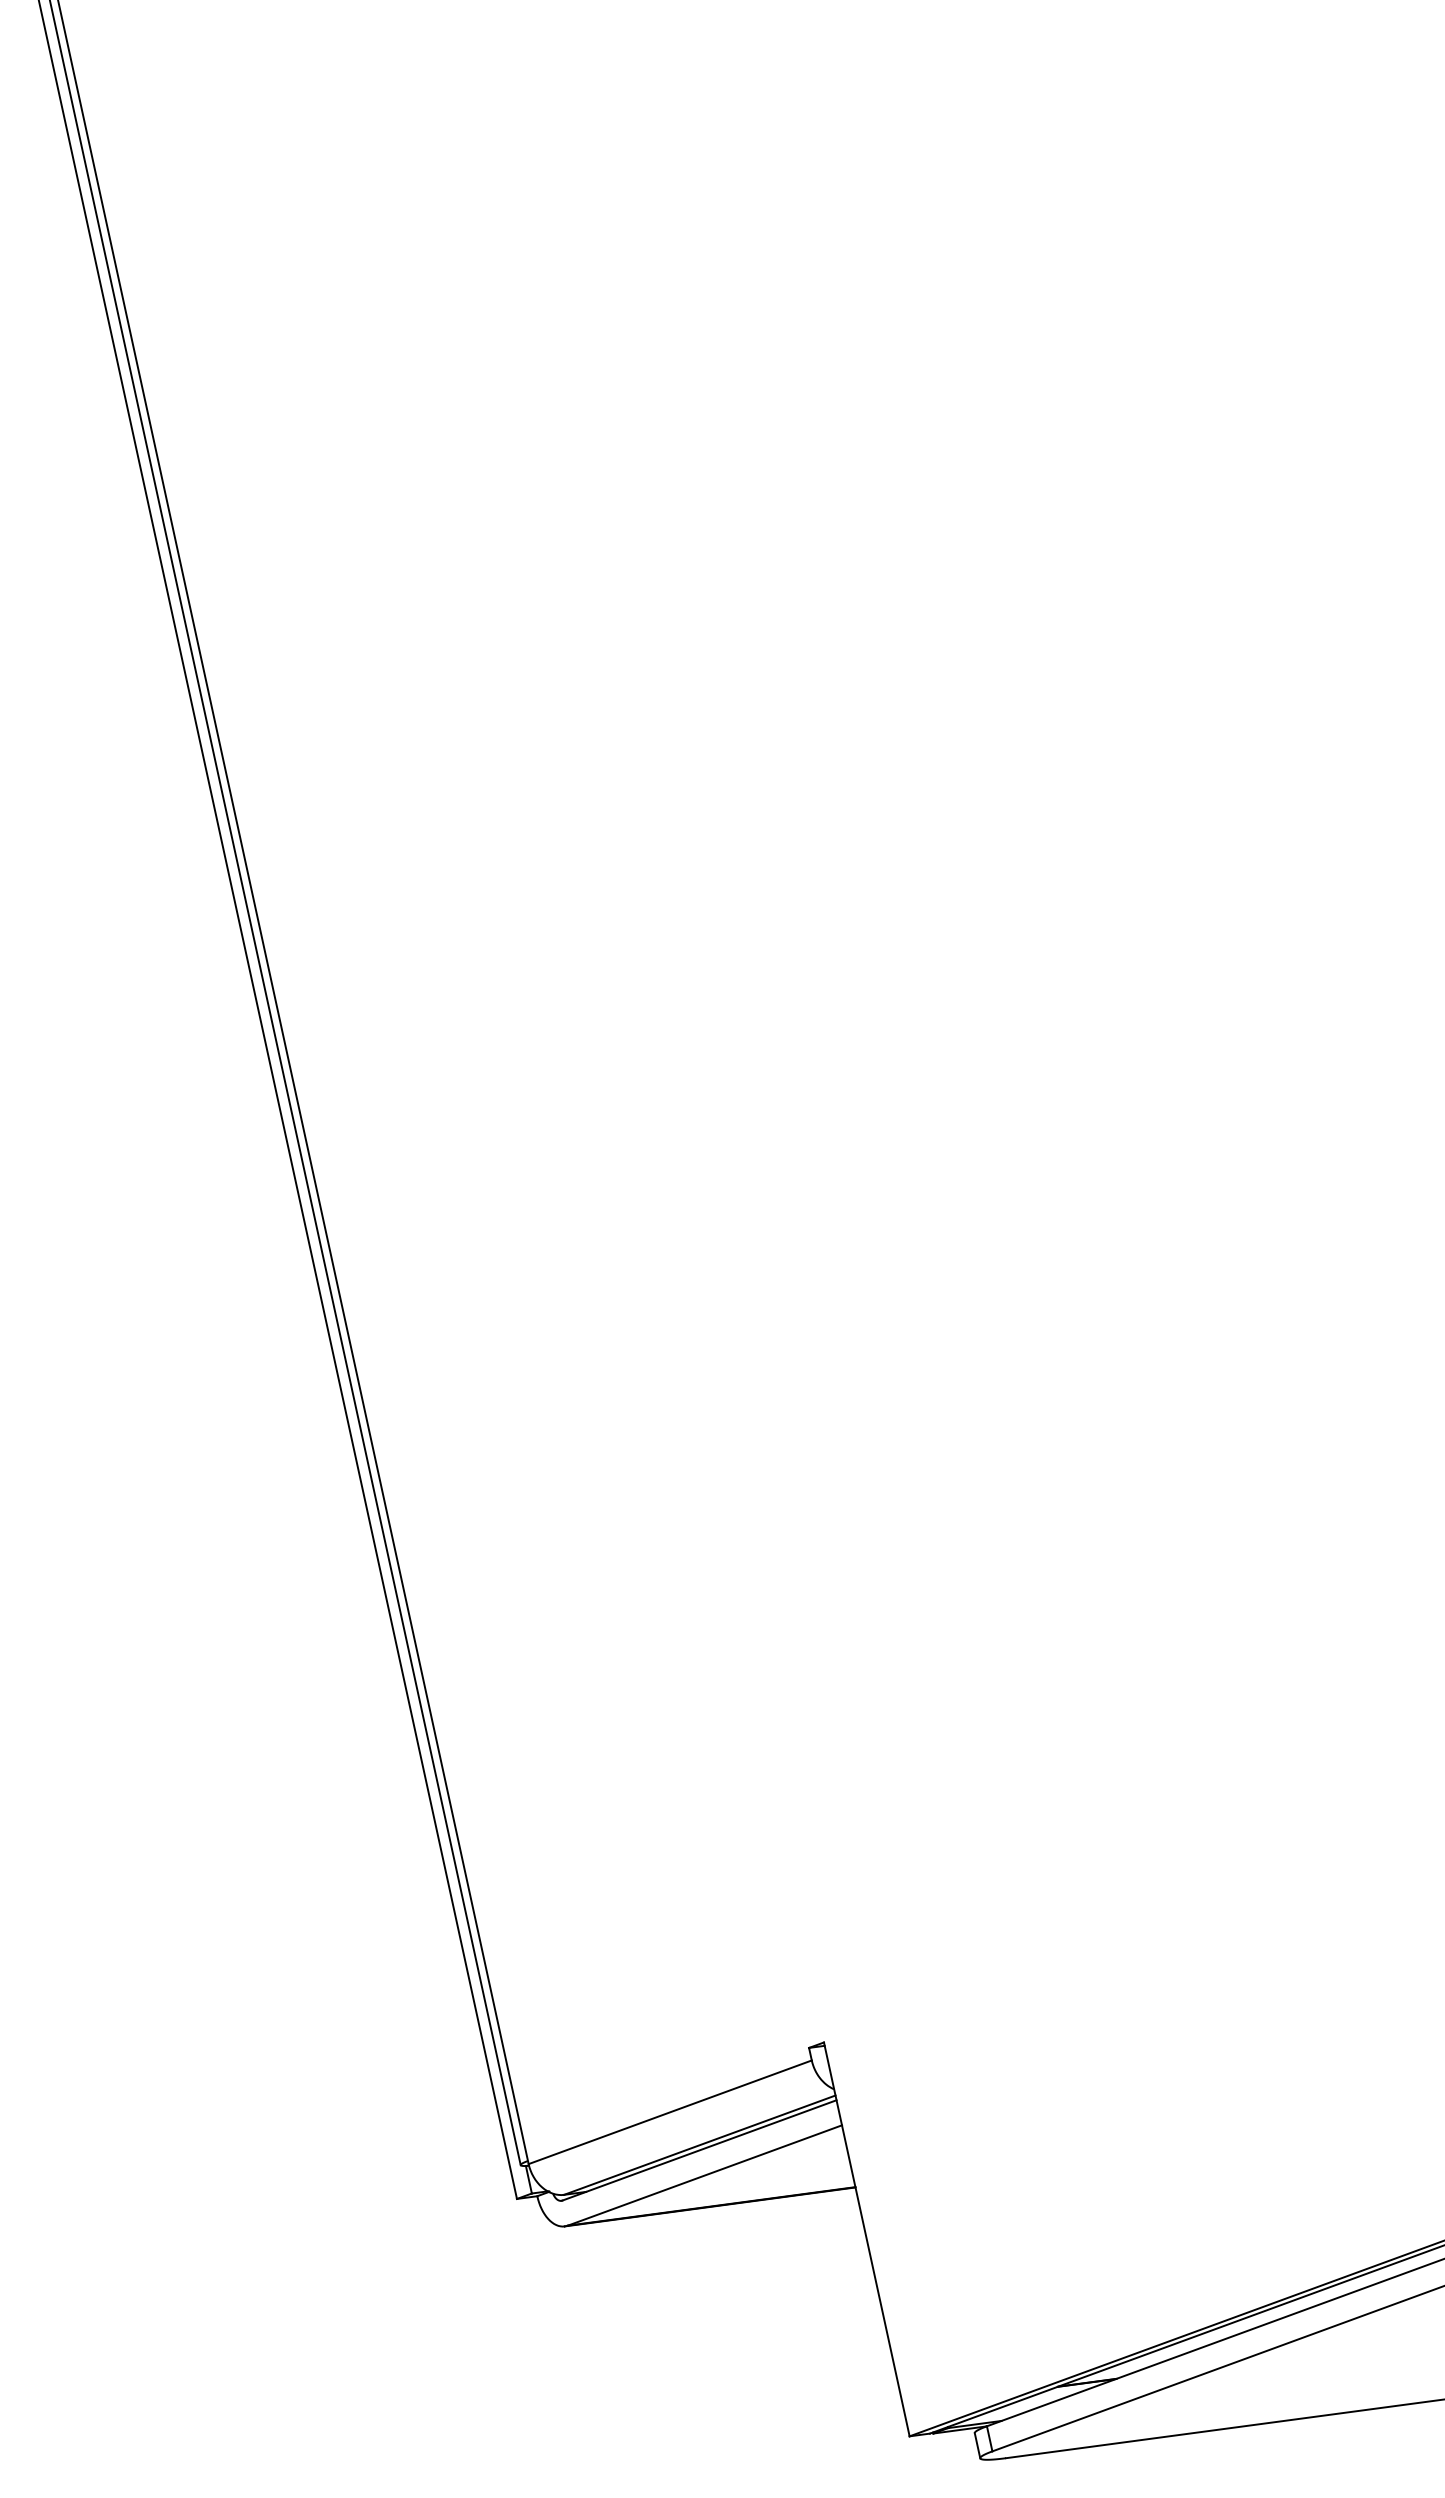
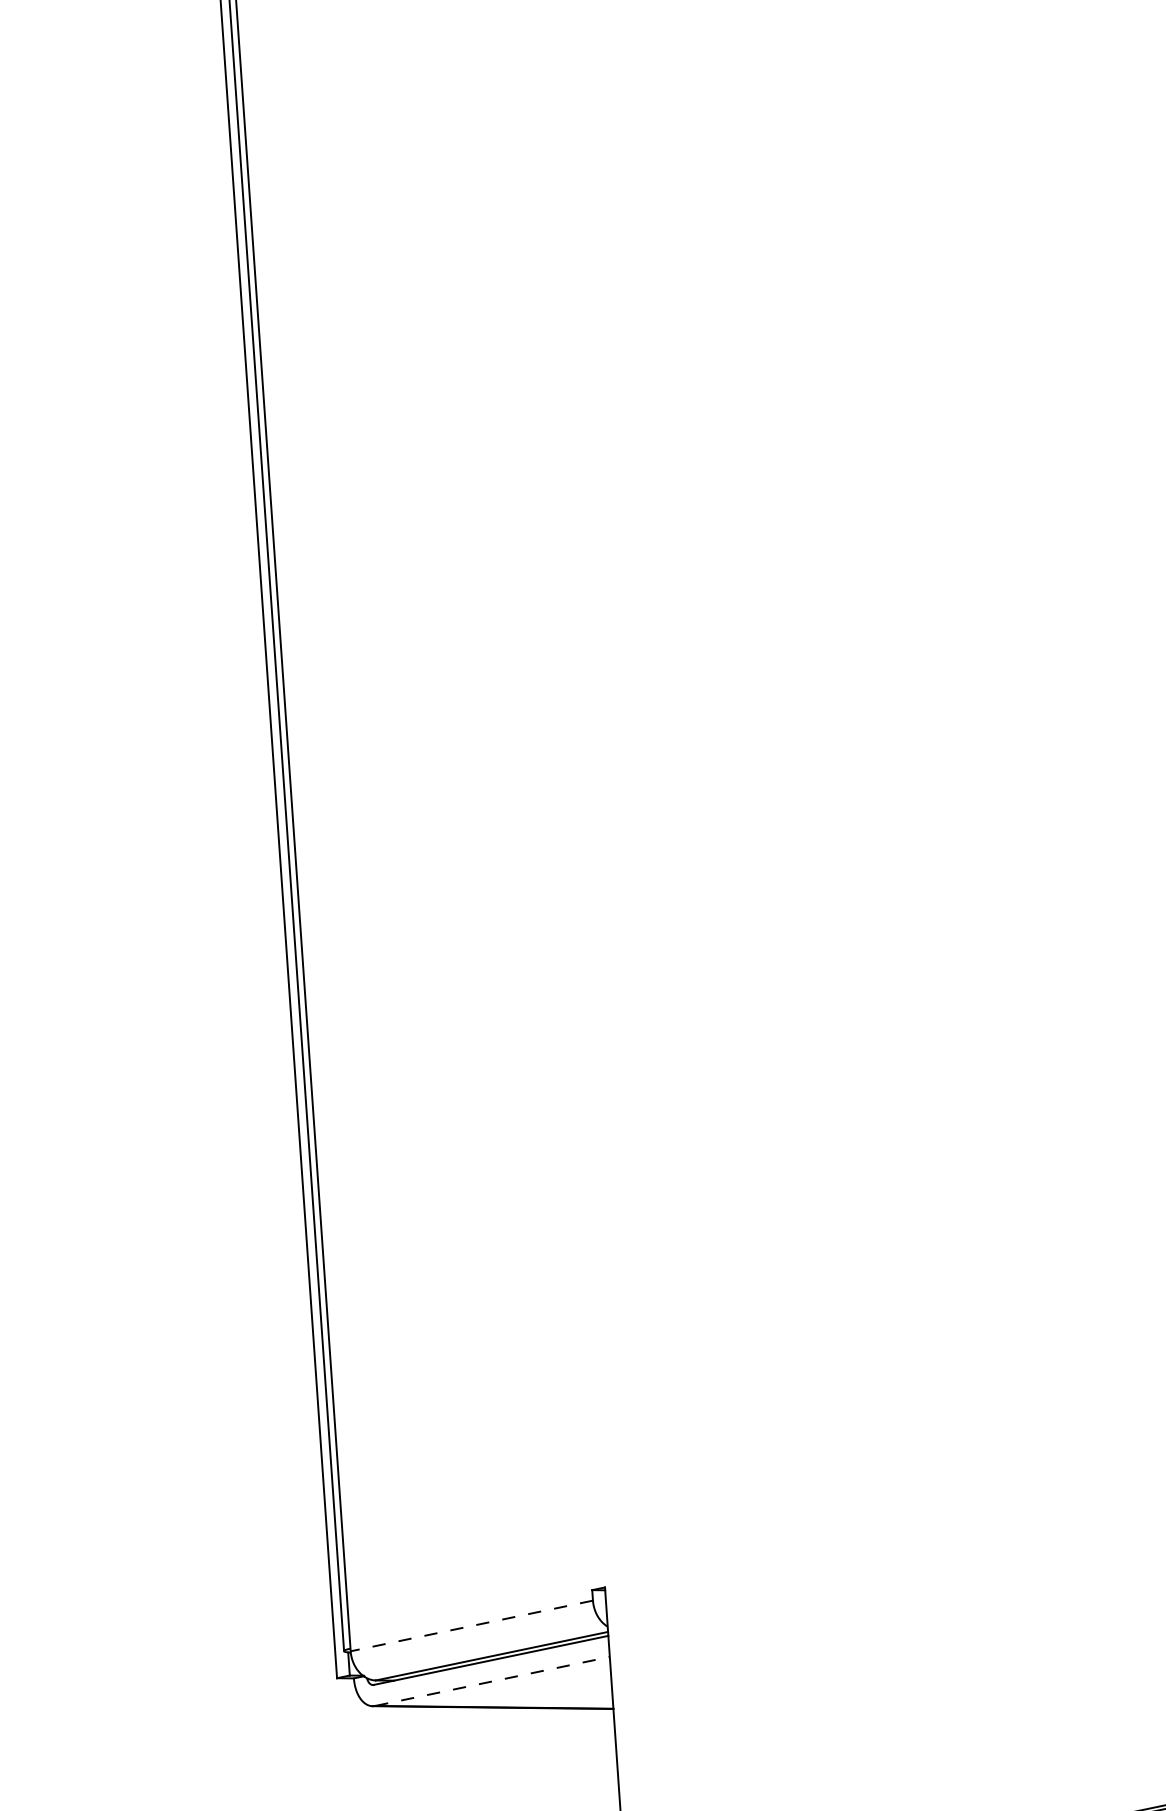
line: (670, 2112) -> (472, 1626), solid -> dashed
line: (704, 2175) -> (492, 1681), solid -> dashed

